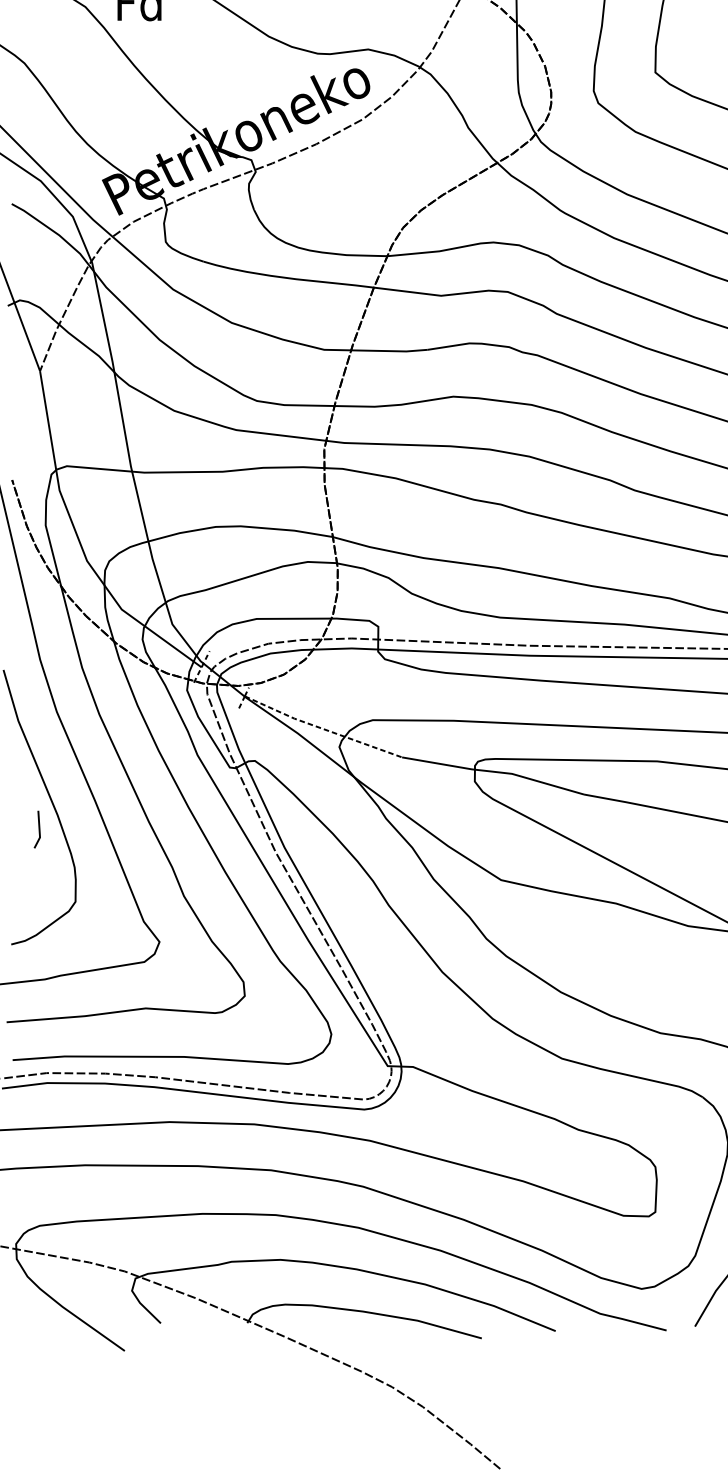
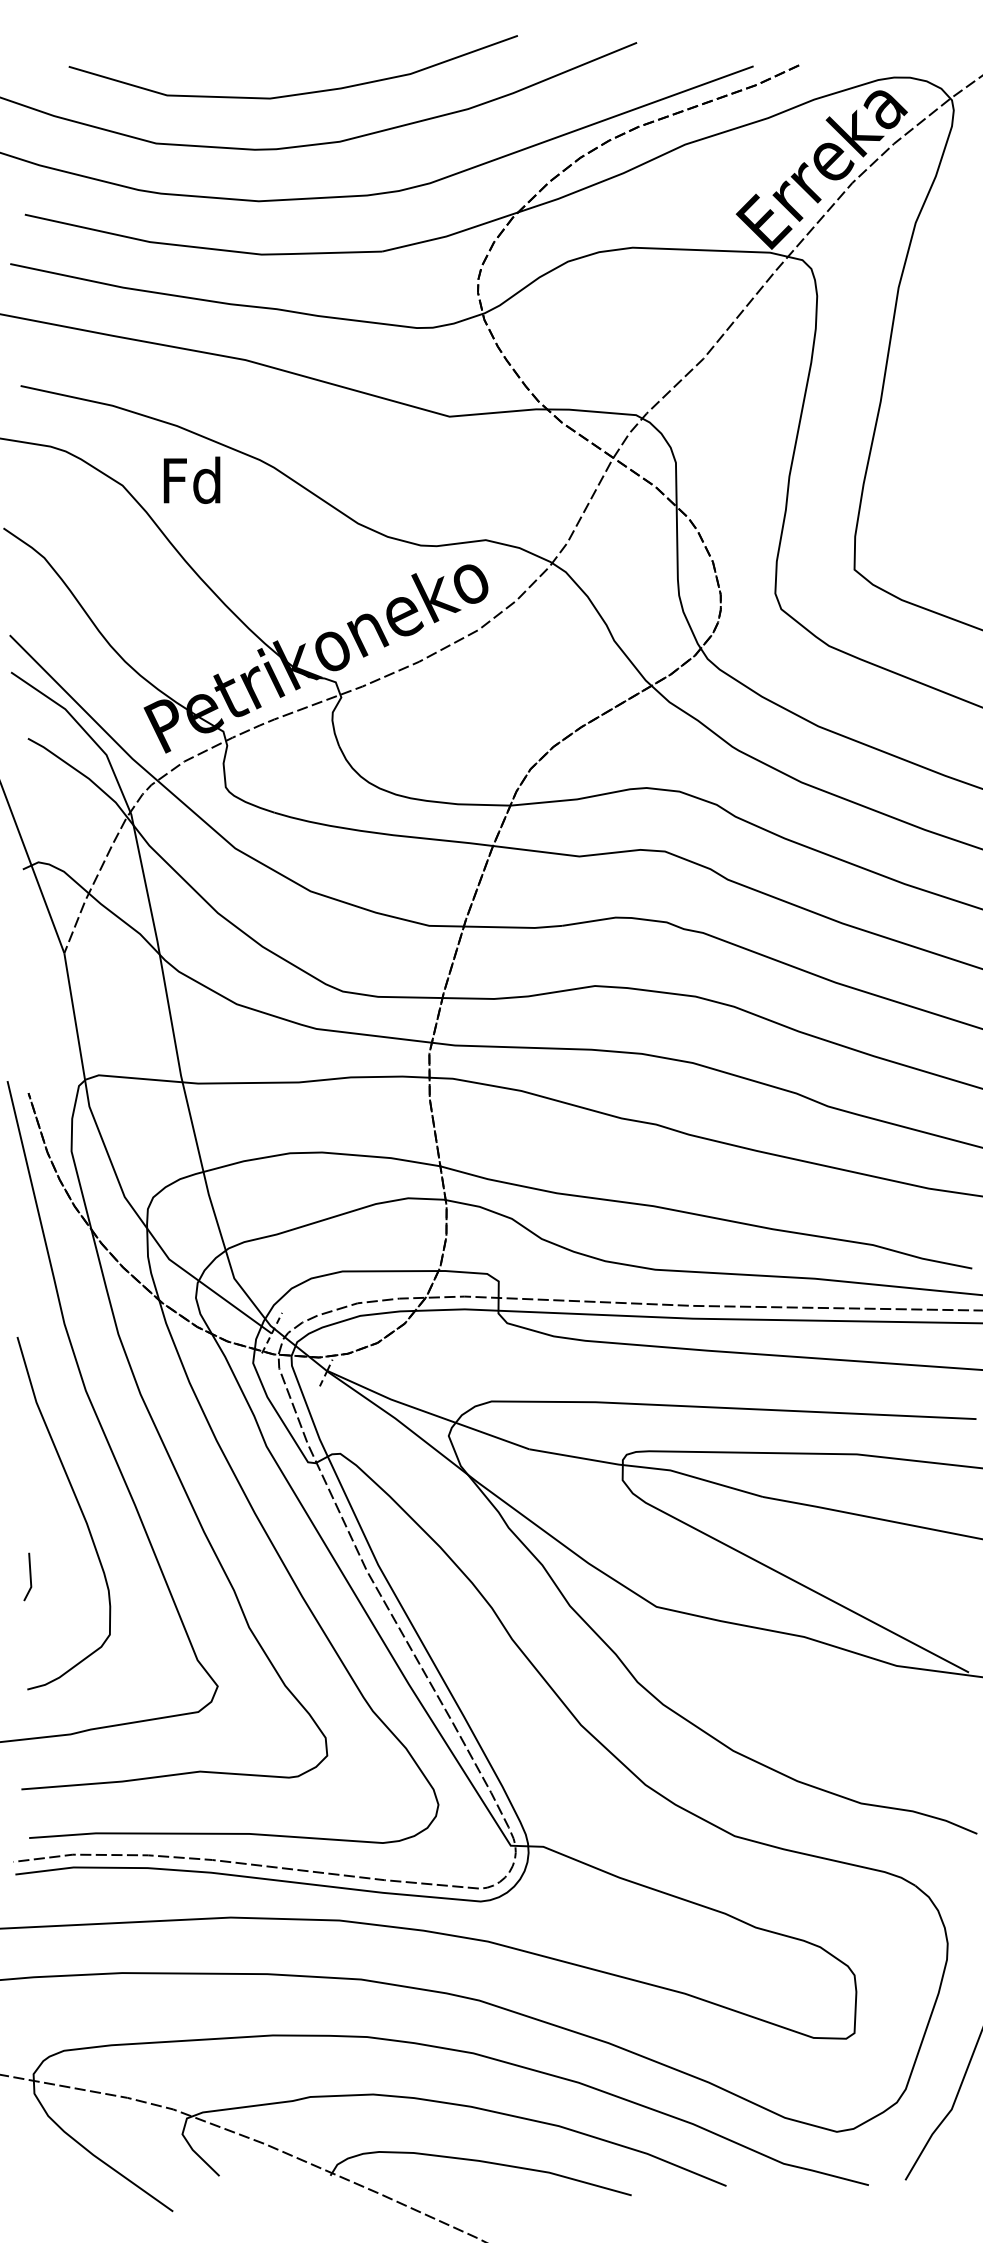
line: (322, 728) -> (427, 1412), dashed -> solid
line: (38, 829) -> (29, 1576), moved

